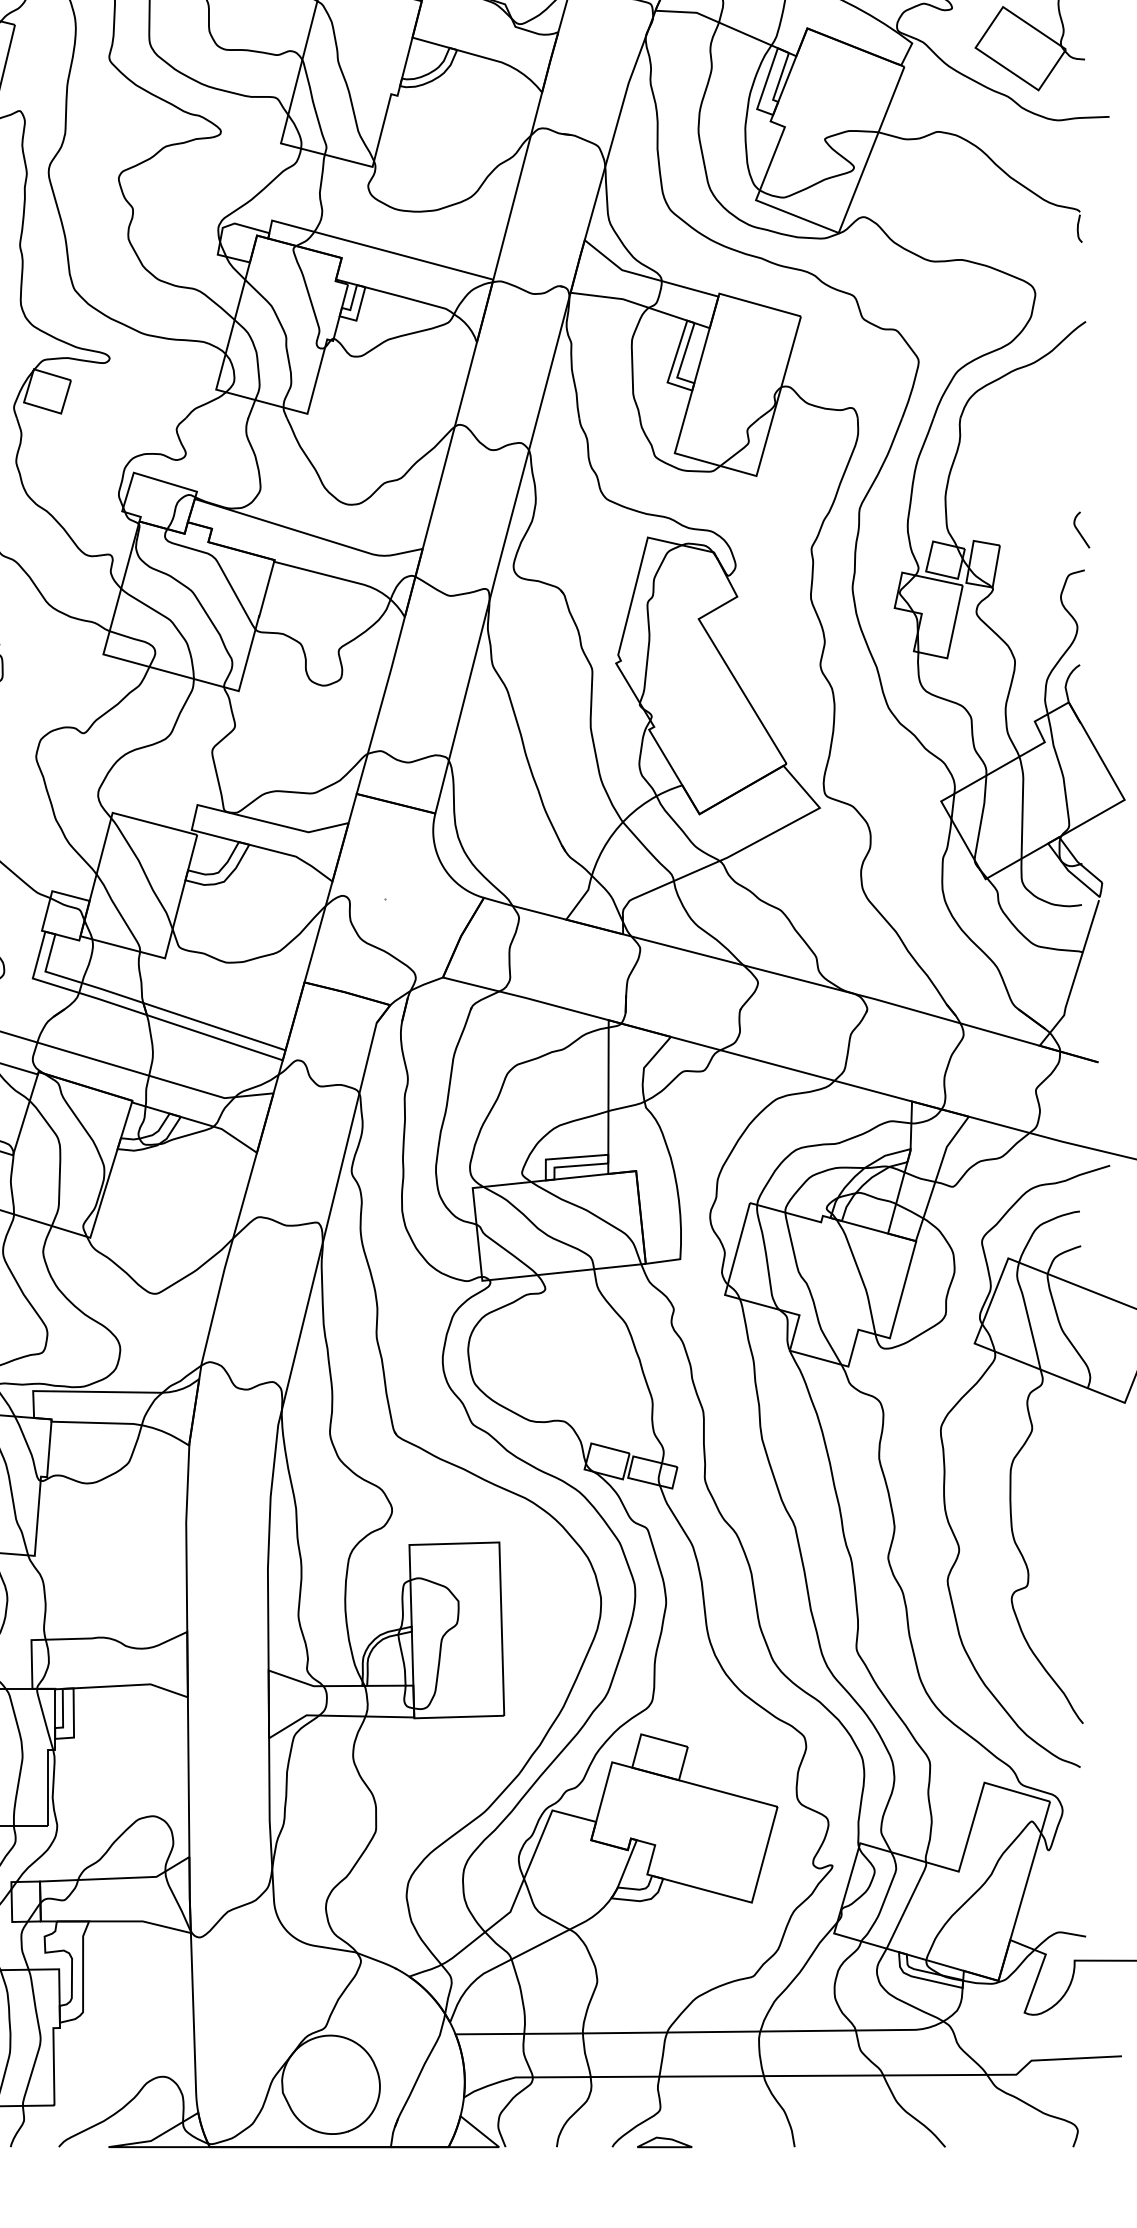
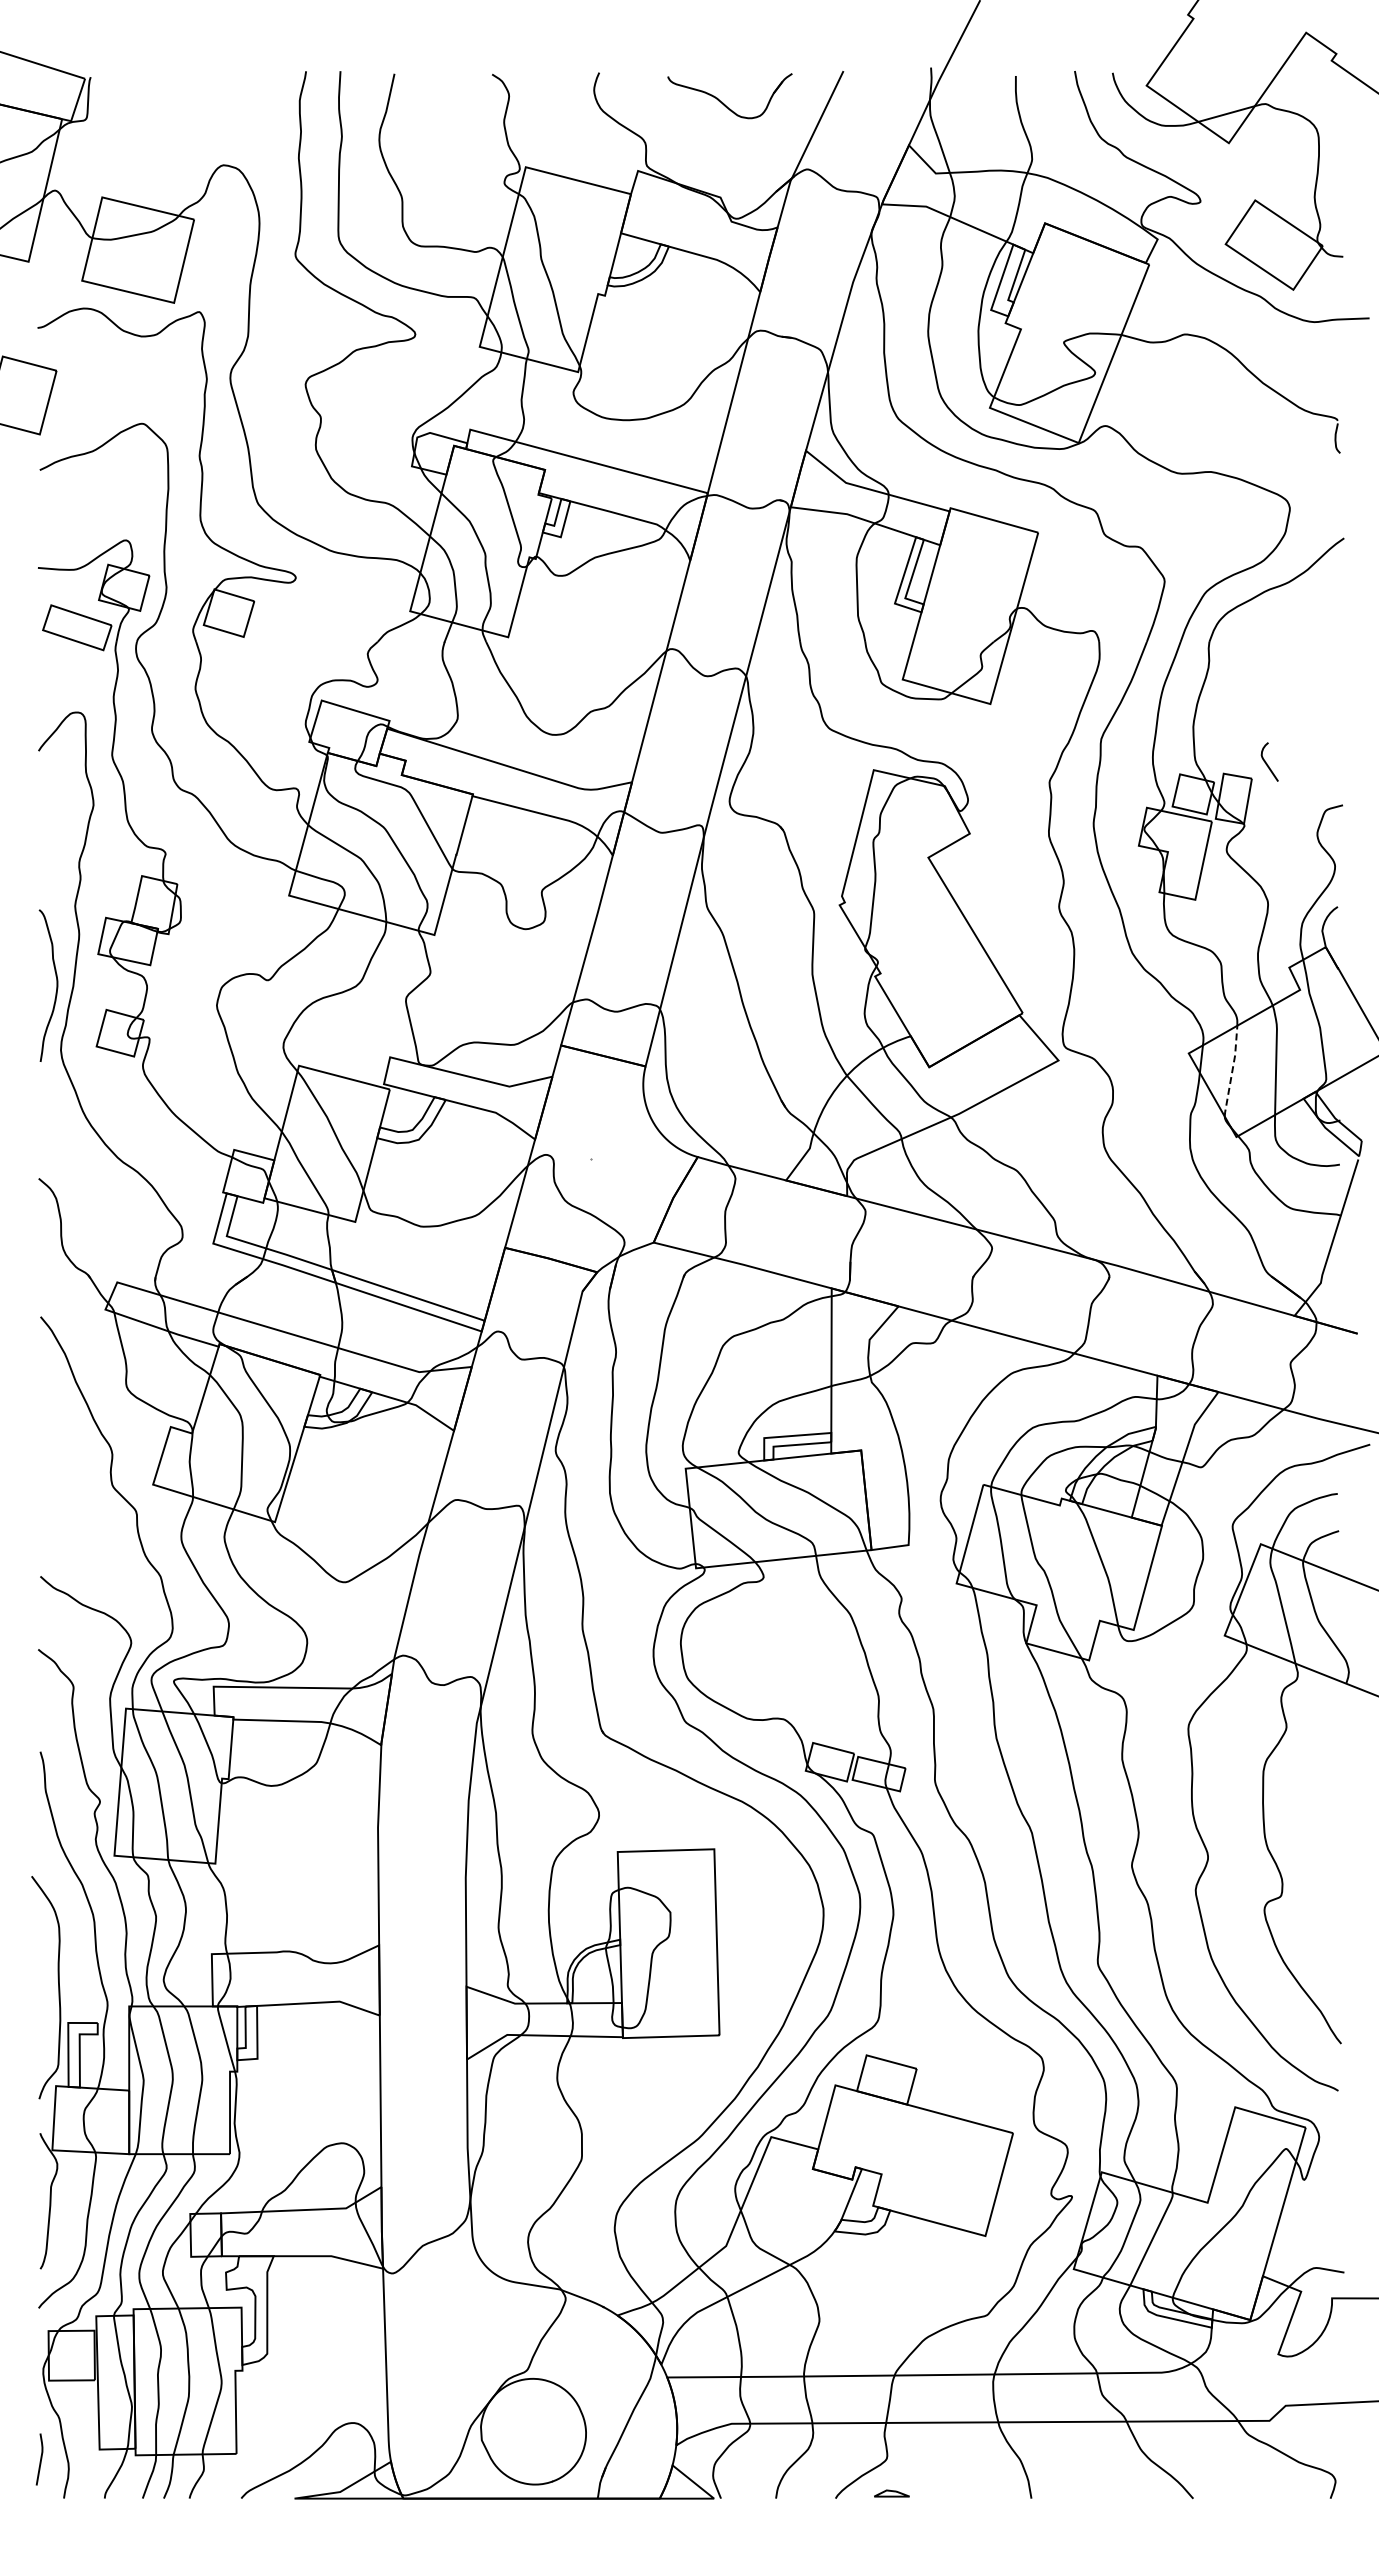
curve: (1079, 531) -> (1267, 763), moved
line: (981, 818) -> (1232, 1071), solid -> dashed
part: (664, 2142) -> (891, 2493), size x0.6

